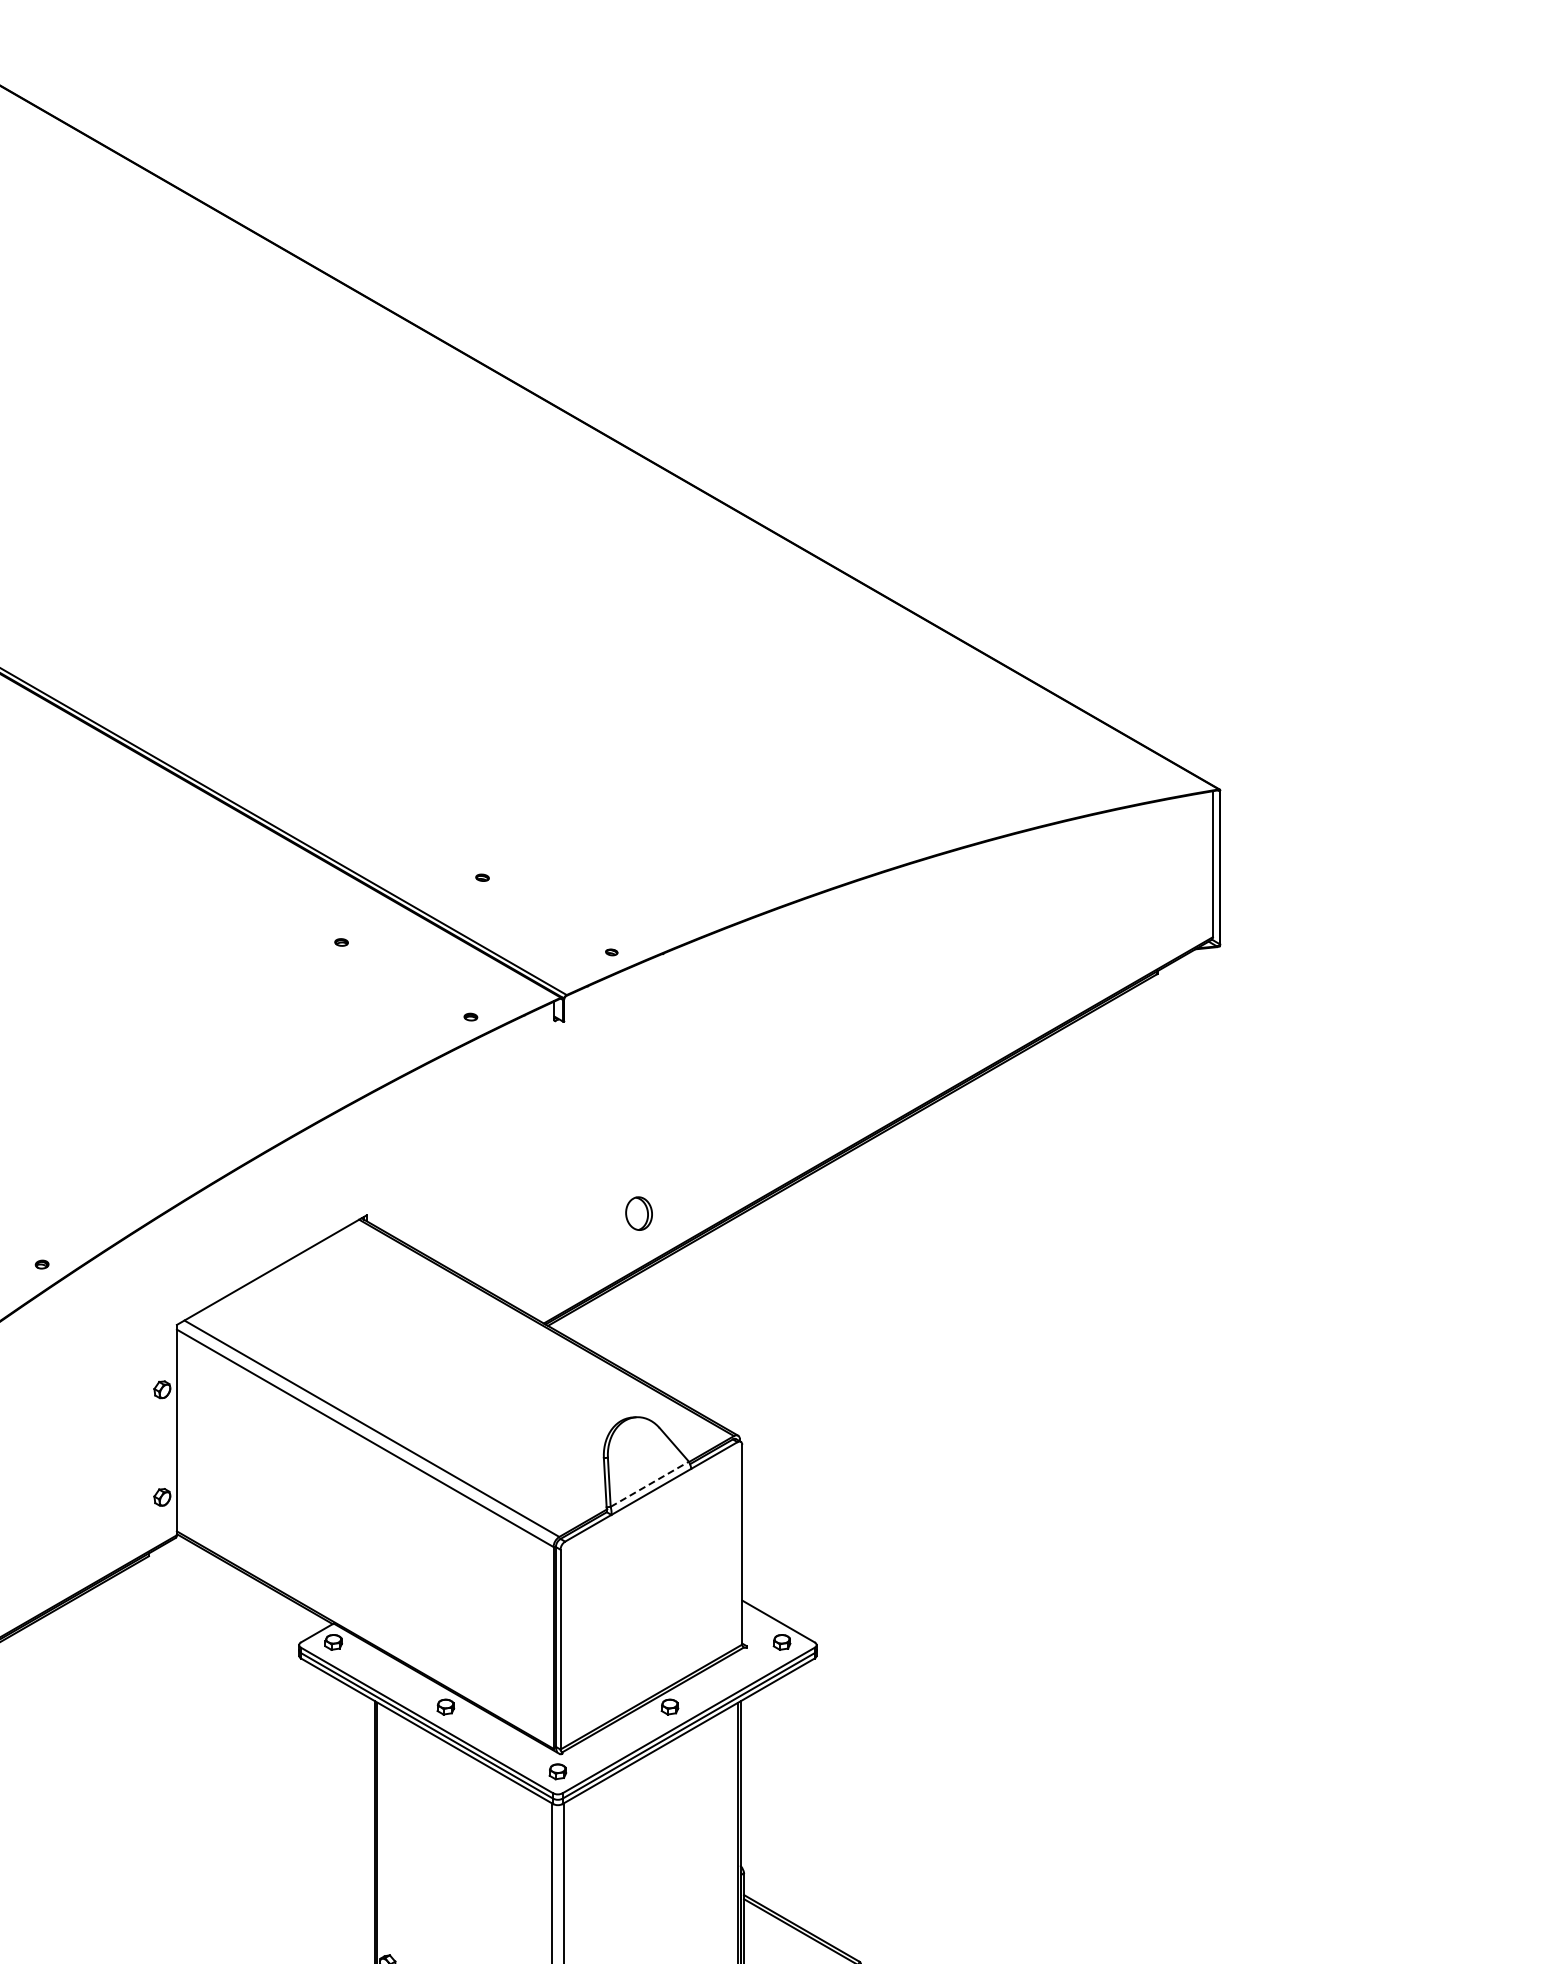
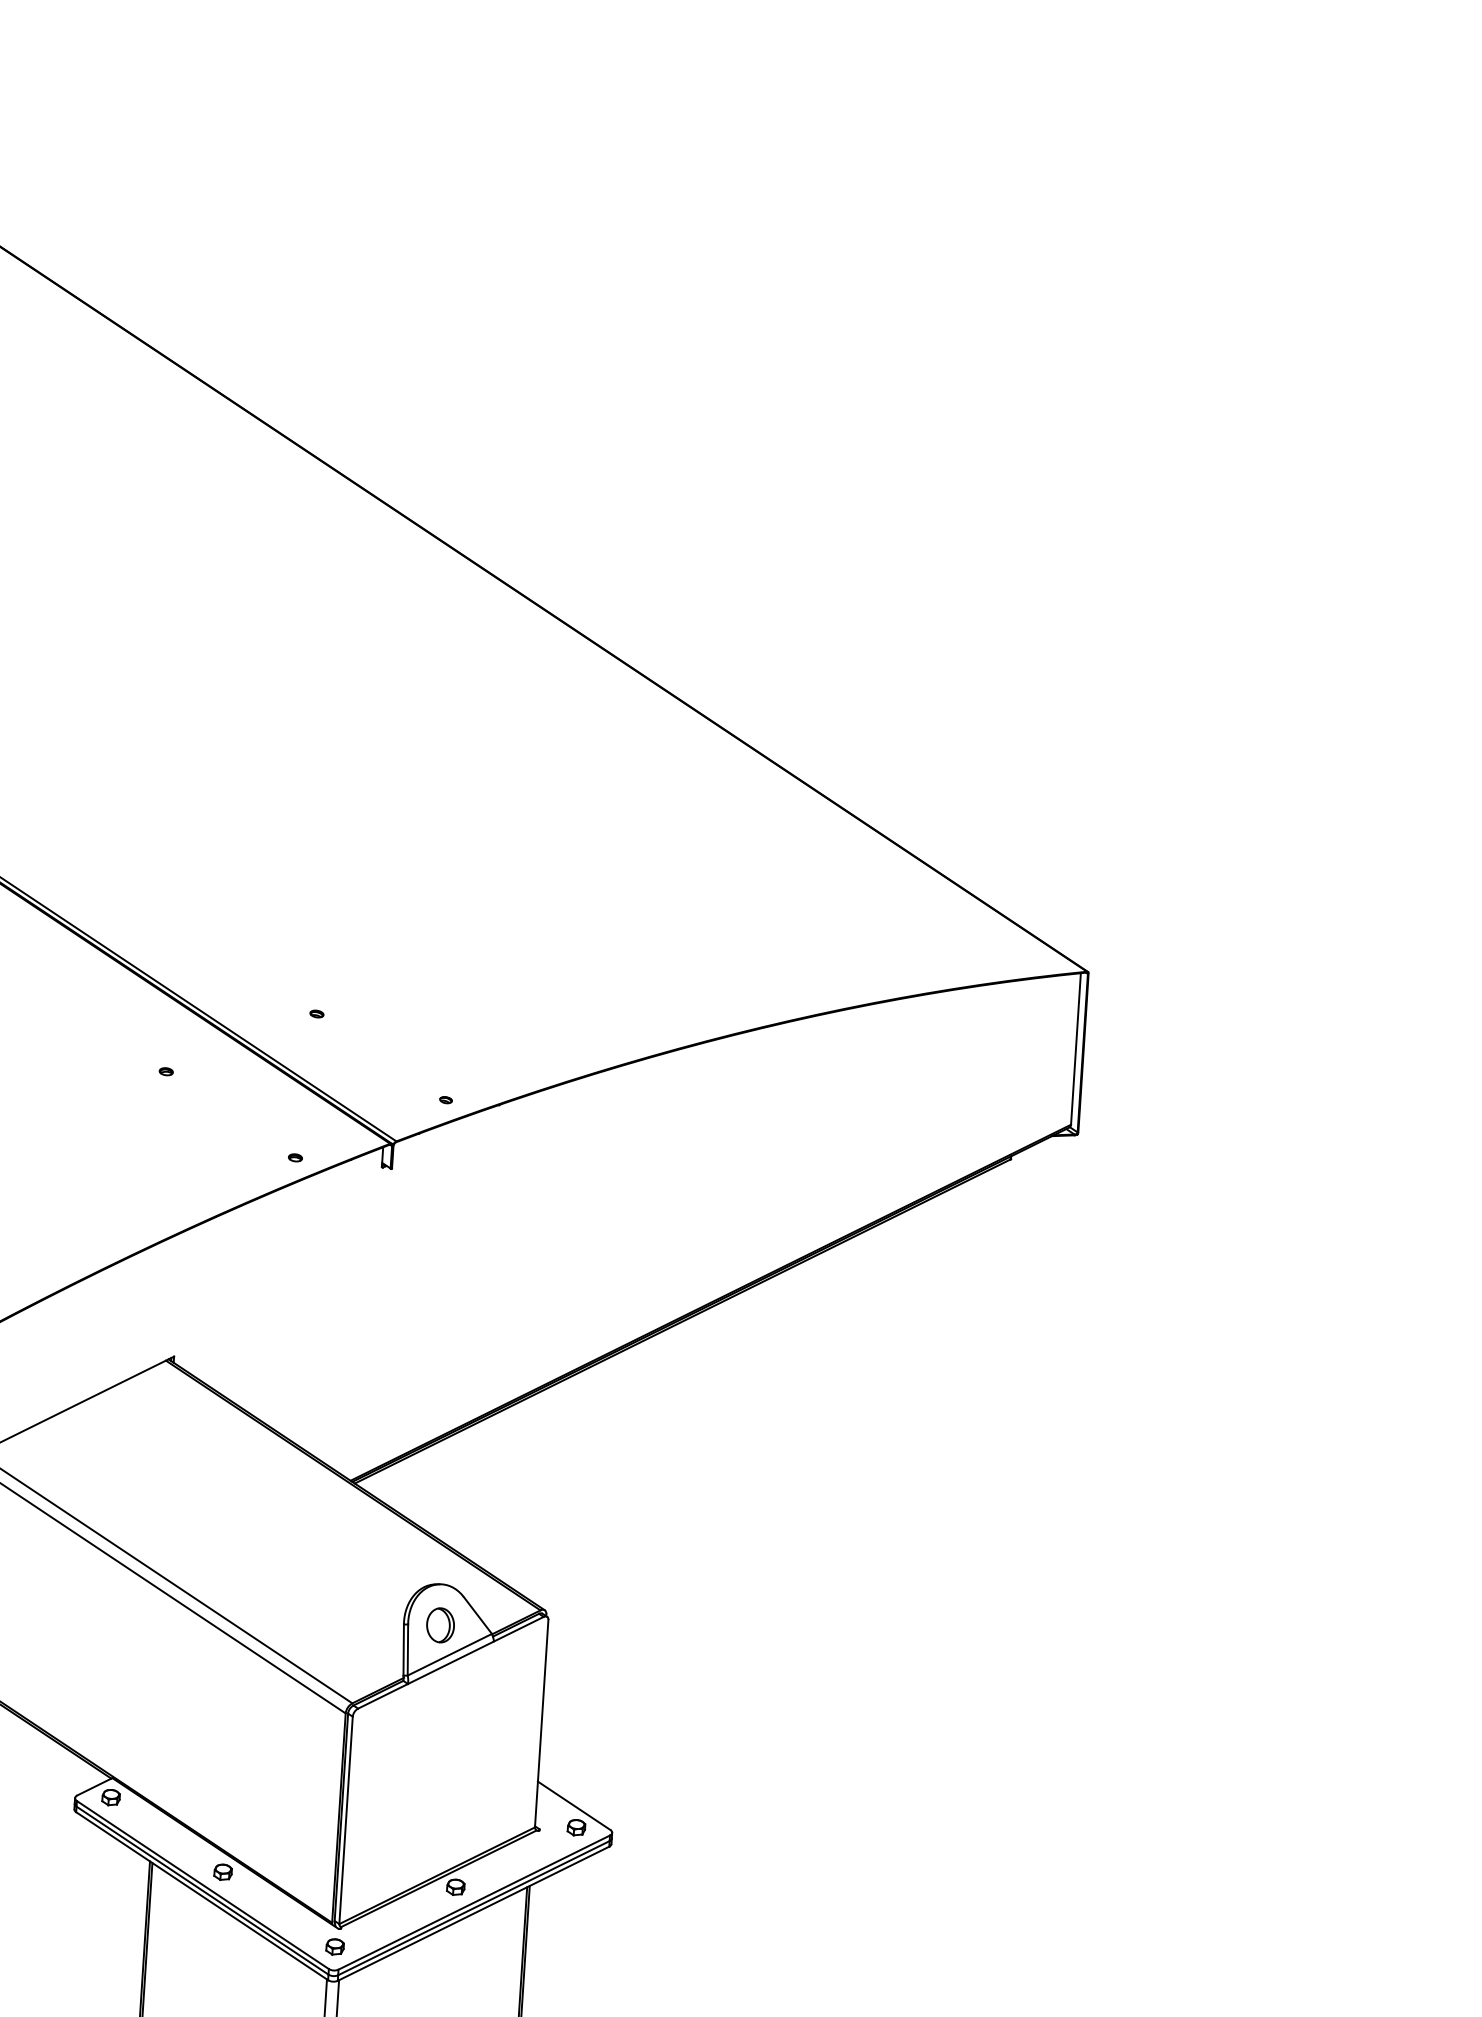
part: (638, 1213) -> (439, 1625), moved
line: (650, 1484) -> (450, 1655), dashed -> solid

